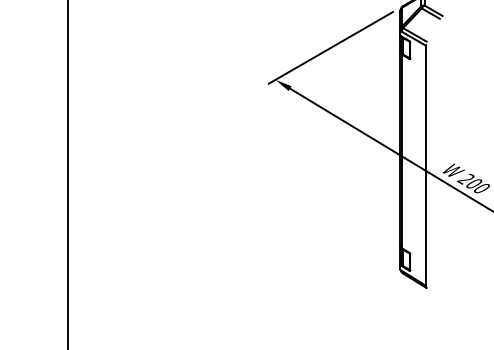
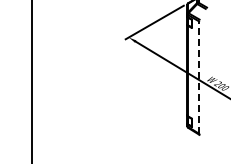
line: (426, 165) -> (199, 77), solid -> dashed

